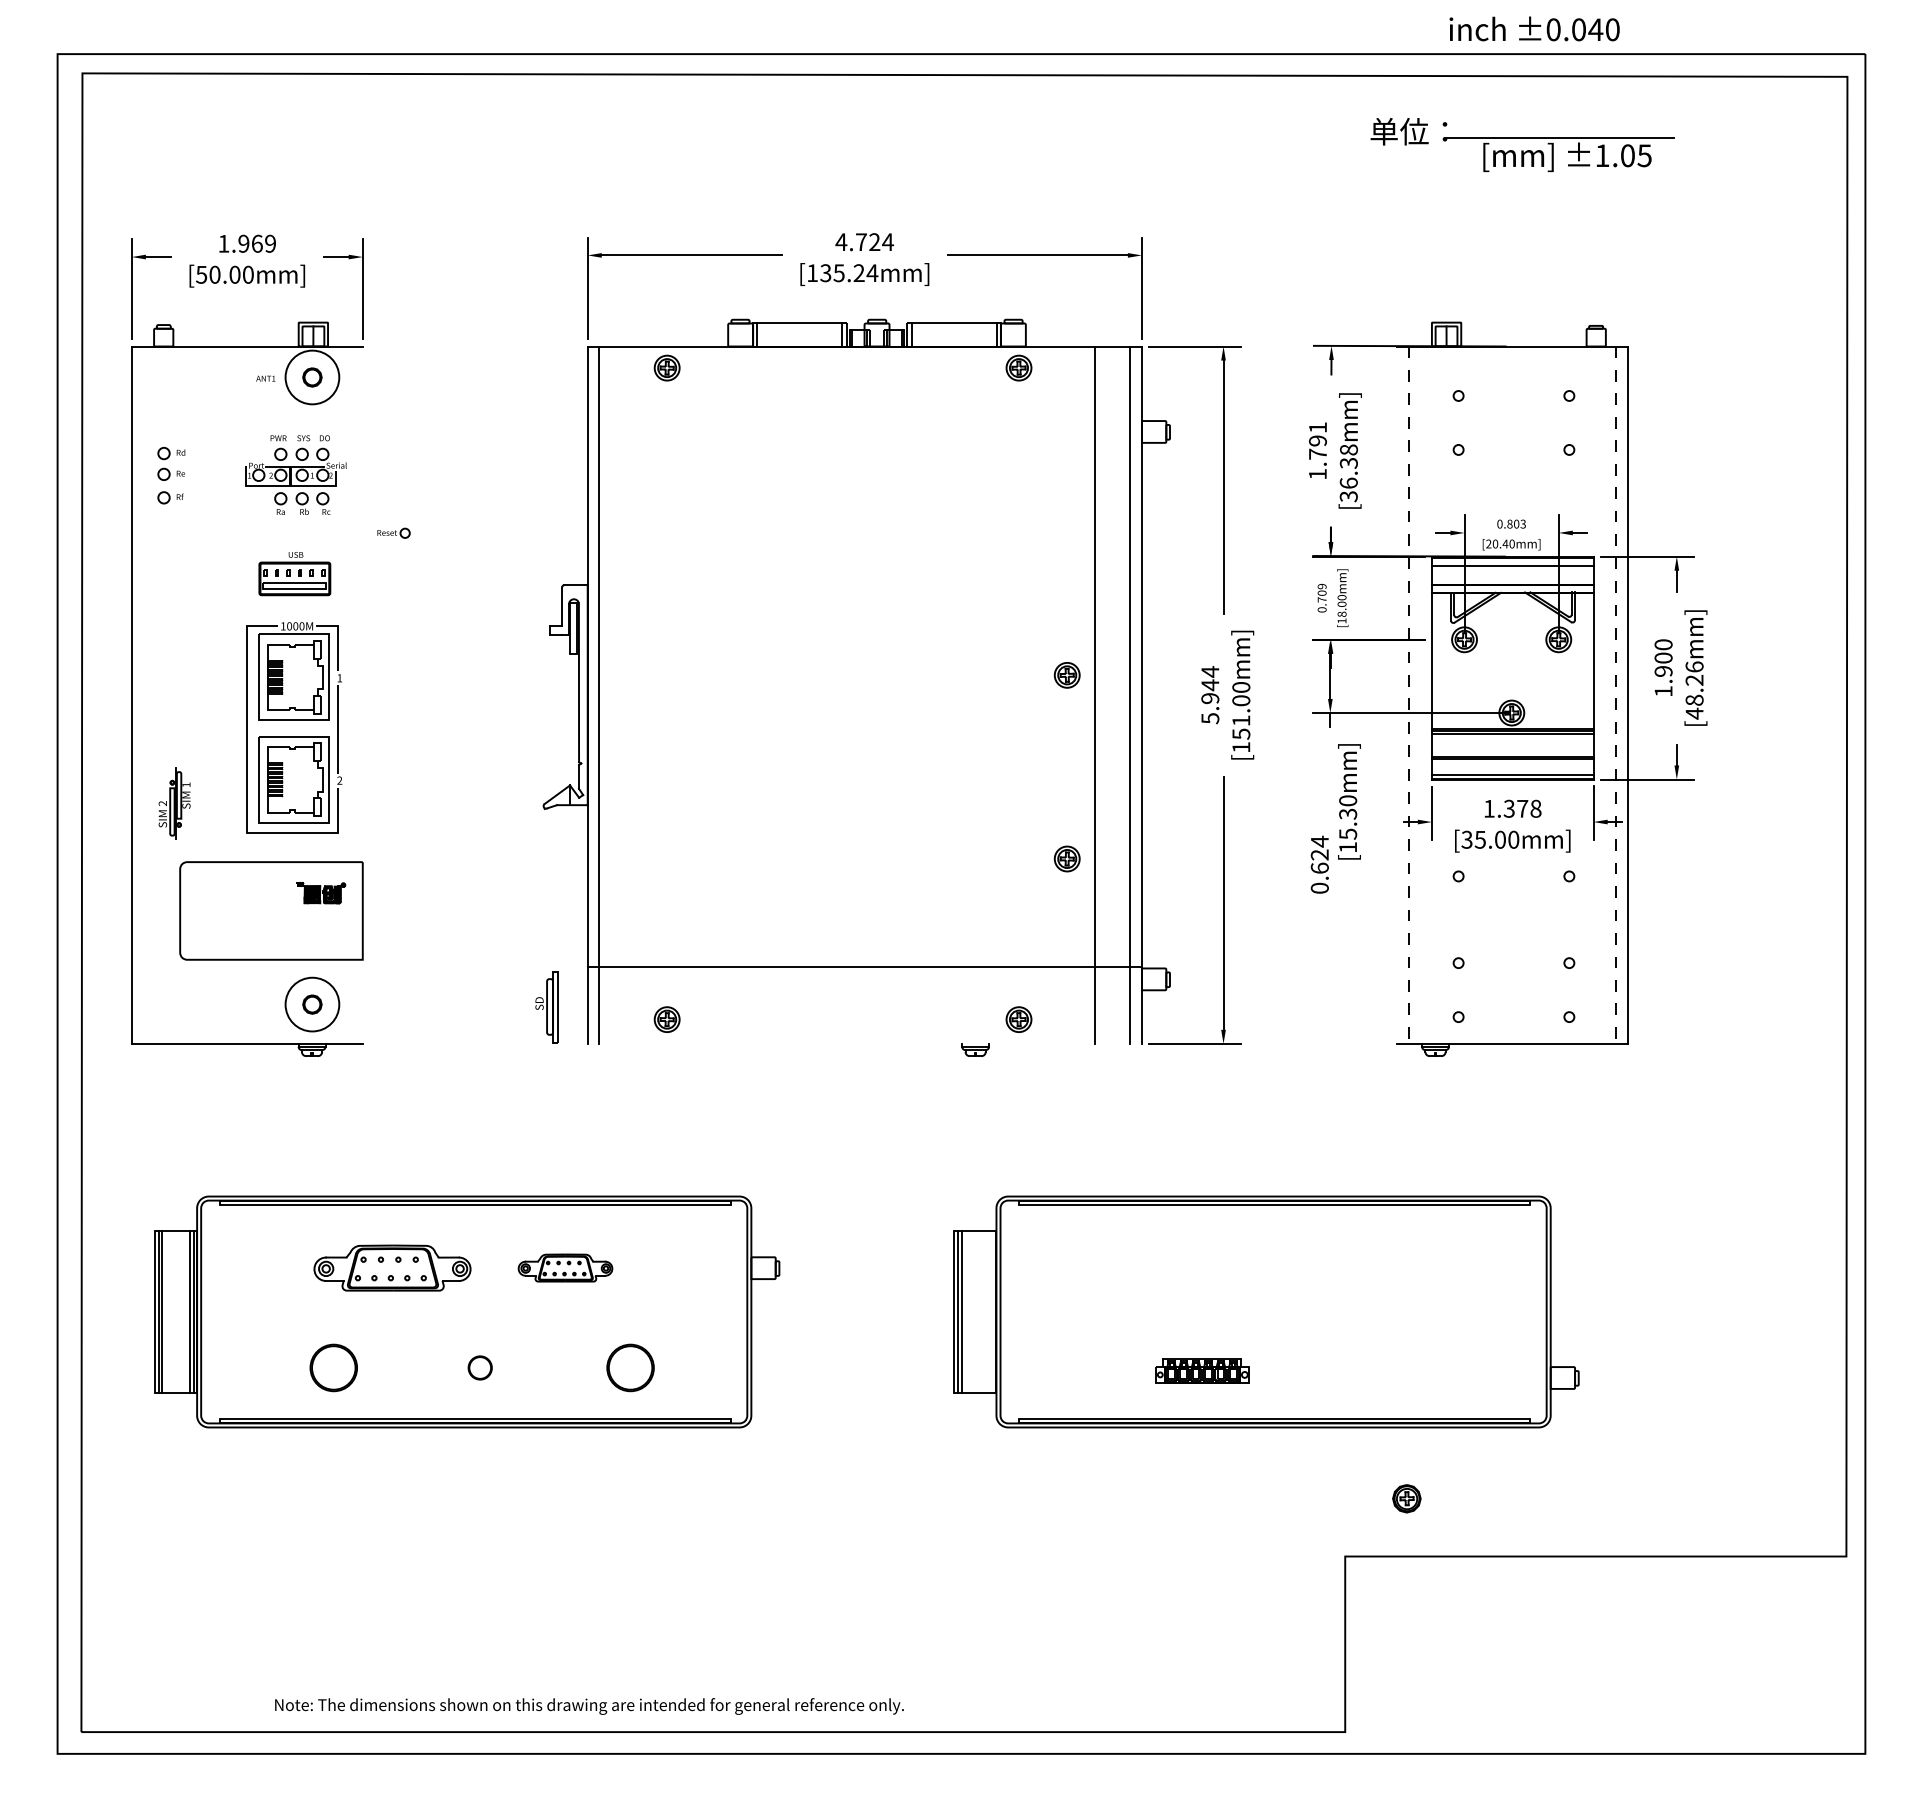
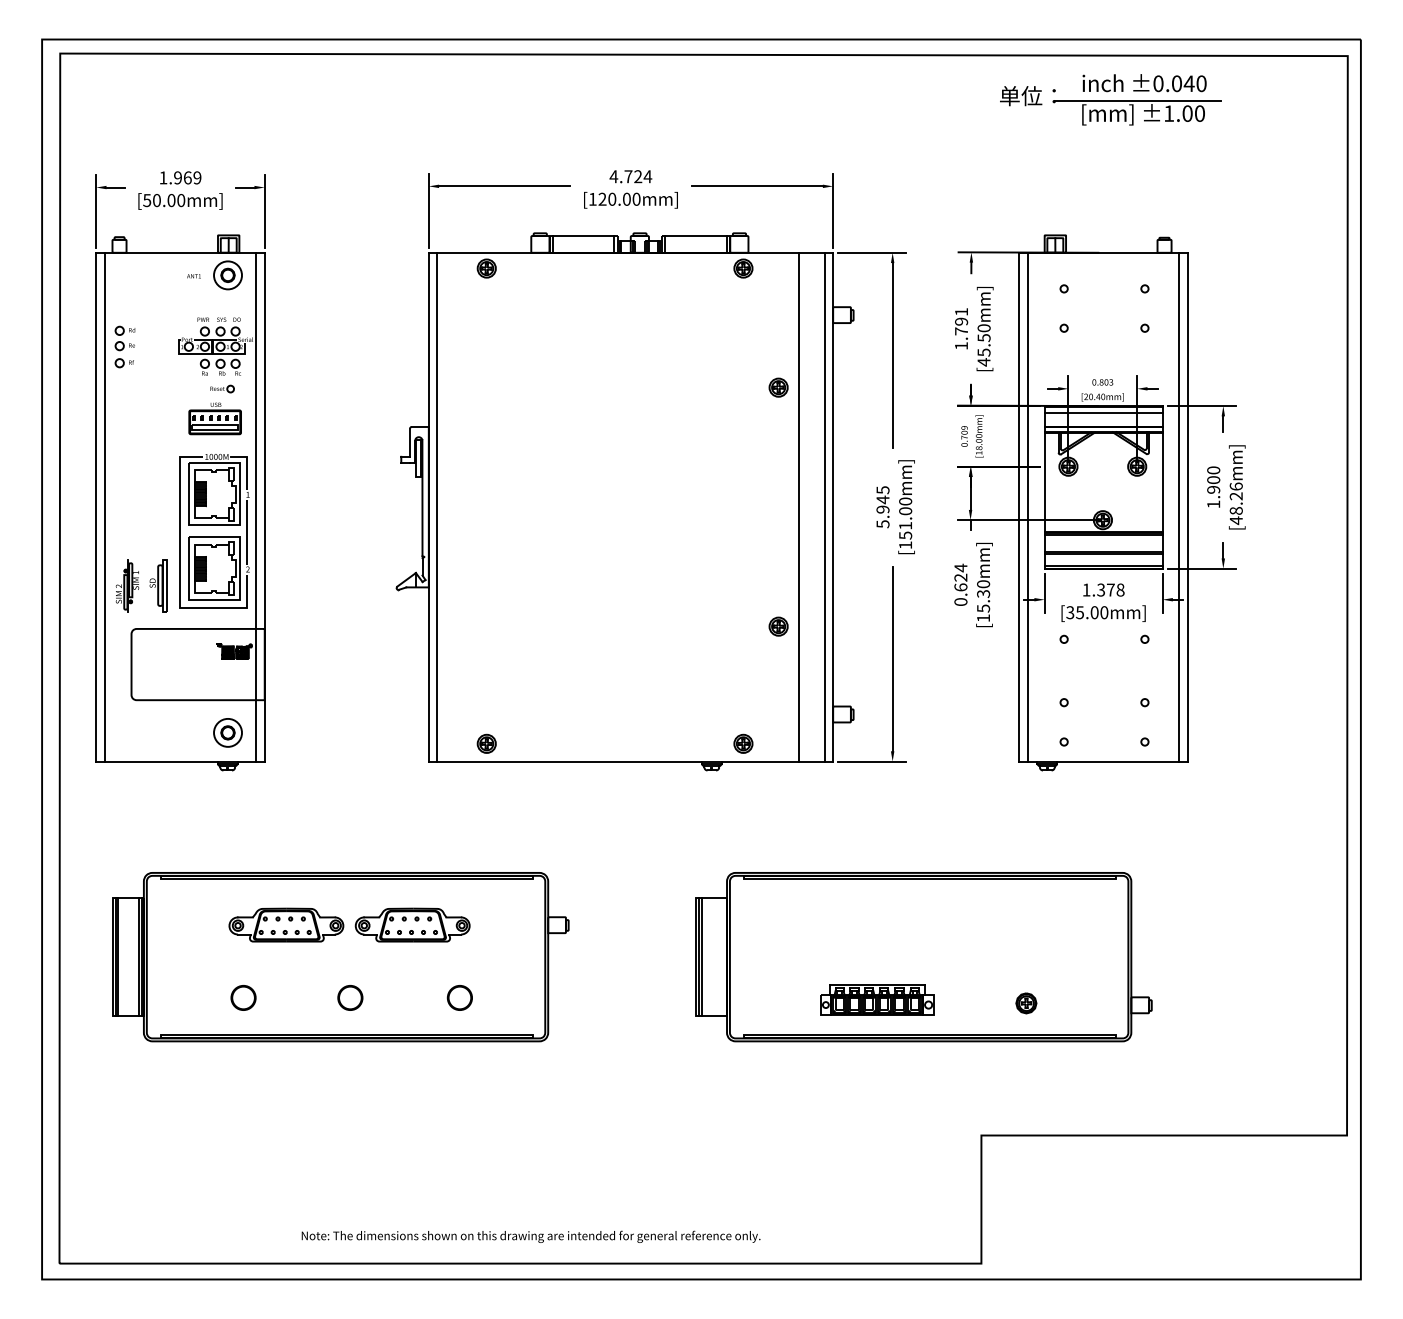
text: (1534, 29) -> (1144, 83), moved
text: (1644, 155) -> (1199, 113), ±1.05 -> ±1.00
text: (849, 272) -> (619, 198), [135.24mm] -> [120.00mm]
circle: (313, 377) -> (228, 275), size x0.71
text: (1348, 473) -> (983, 345), [36.38mm] -> [45.50mm]
part: (393, 532) -> (222, 388), moved
text: (1209, 670) -> (882, 489), 5.944 -> 5.945
part: (1067, 675) -> (778, 387), moved
line: (143, 694) -> (104, 506), added
line: (351, 694) -> (256, 506), added
line: (362, 694) -> (264, 506), added
line: (1397, 694) -> (1019, 506), added
line: (1408, 695) -> (1027, 507), dashed -> solid
line: (1616, 695) -> (1179, 507), dashed -> solid
text: (1319, 864) -> (960, 584), moved
line: (864, 967) -> (630, 761), moved
circle: (313, 1004) -> (228, 732), size x0.71
part: (547, 1006) -> (158, 585), moved
part: (565, 1267) -> (412, 924), size x1.67
circle: (333, 1367) -> (243, 997), size x0.71
circle: (480, 1367) -> (350, 997), size x1.43
circle: (629, 1367) -> (459, 997), size x0.71
part: (1202, 1370) -> (877, 999), size x1.67
part: (1407, 1498) -> (1026, 1003), moved
text: (588, 1705) -> (530, 1236), moved

